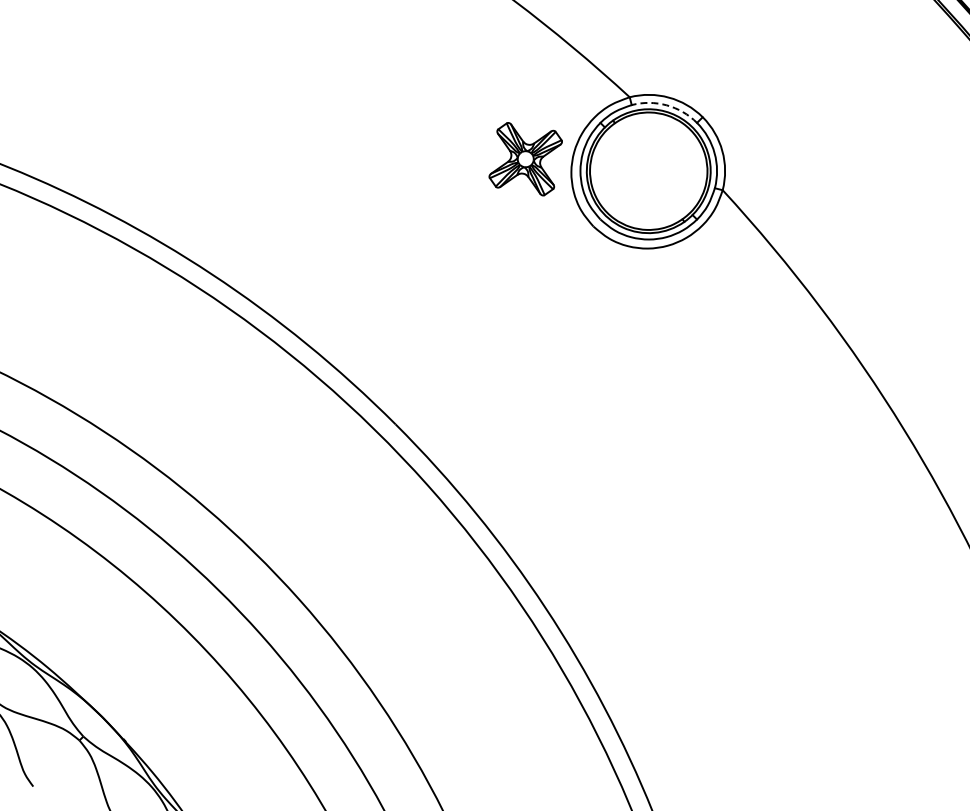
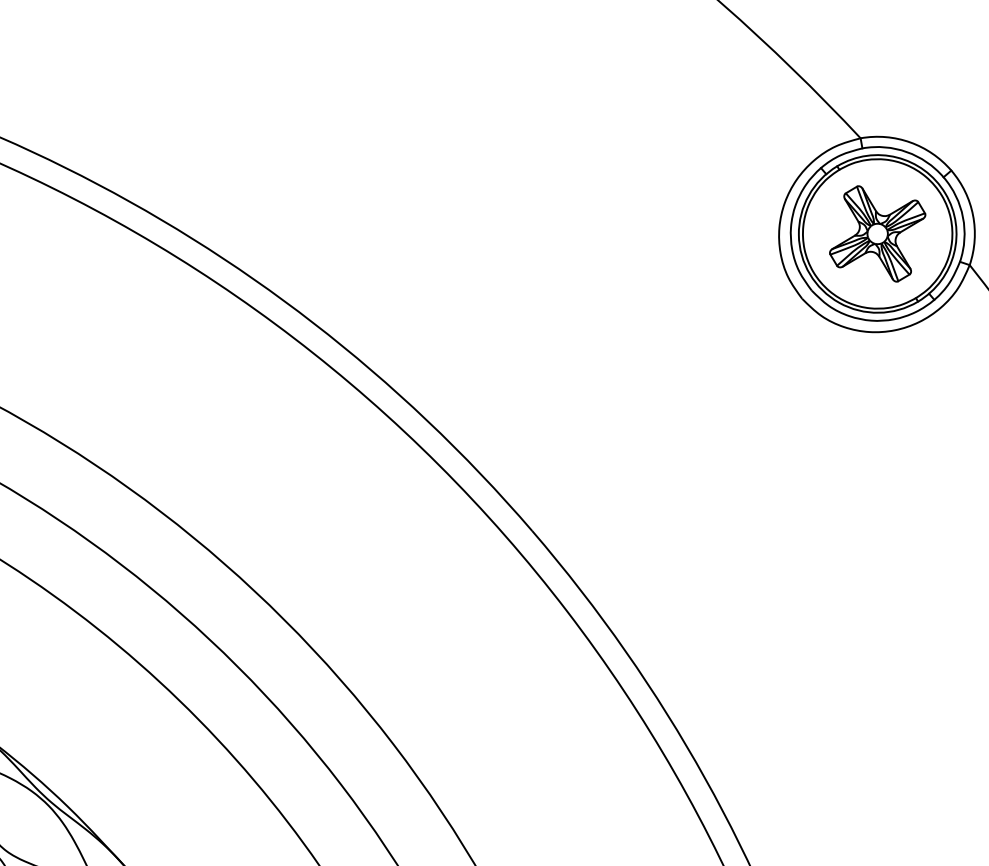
arc: (666, 105) -> (906, 152), dashed -> solid
part: (525, 159) -> (877, 234), moved

